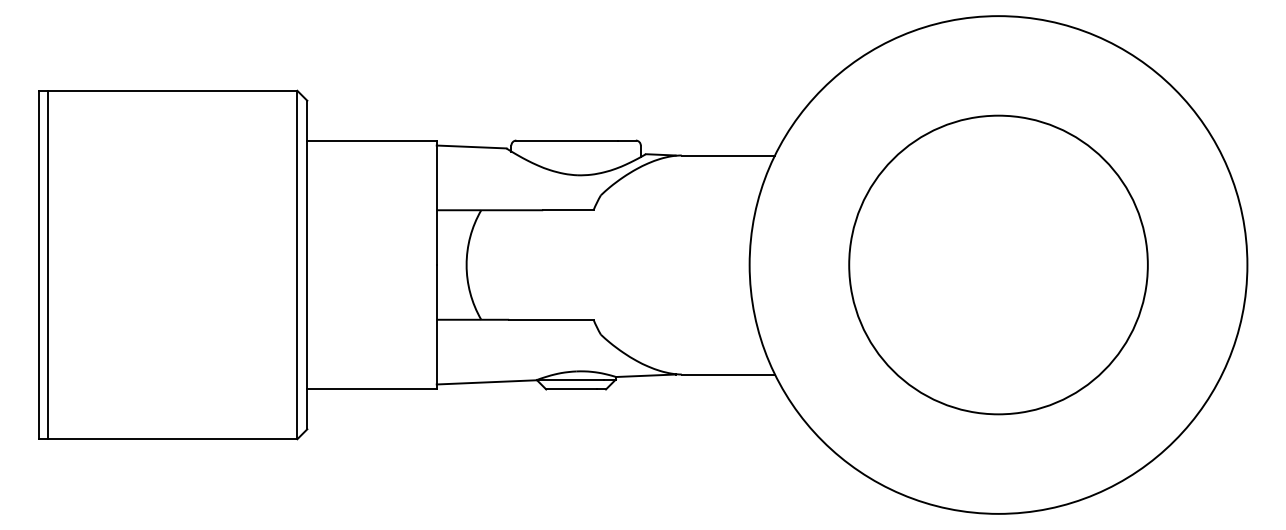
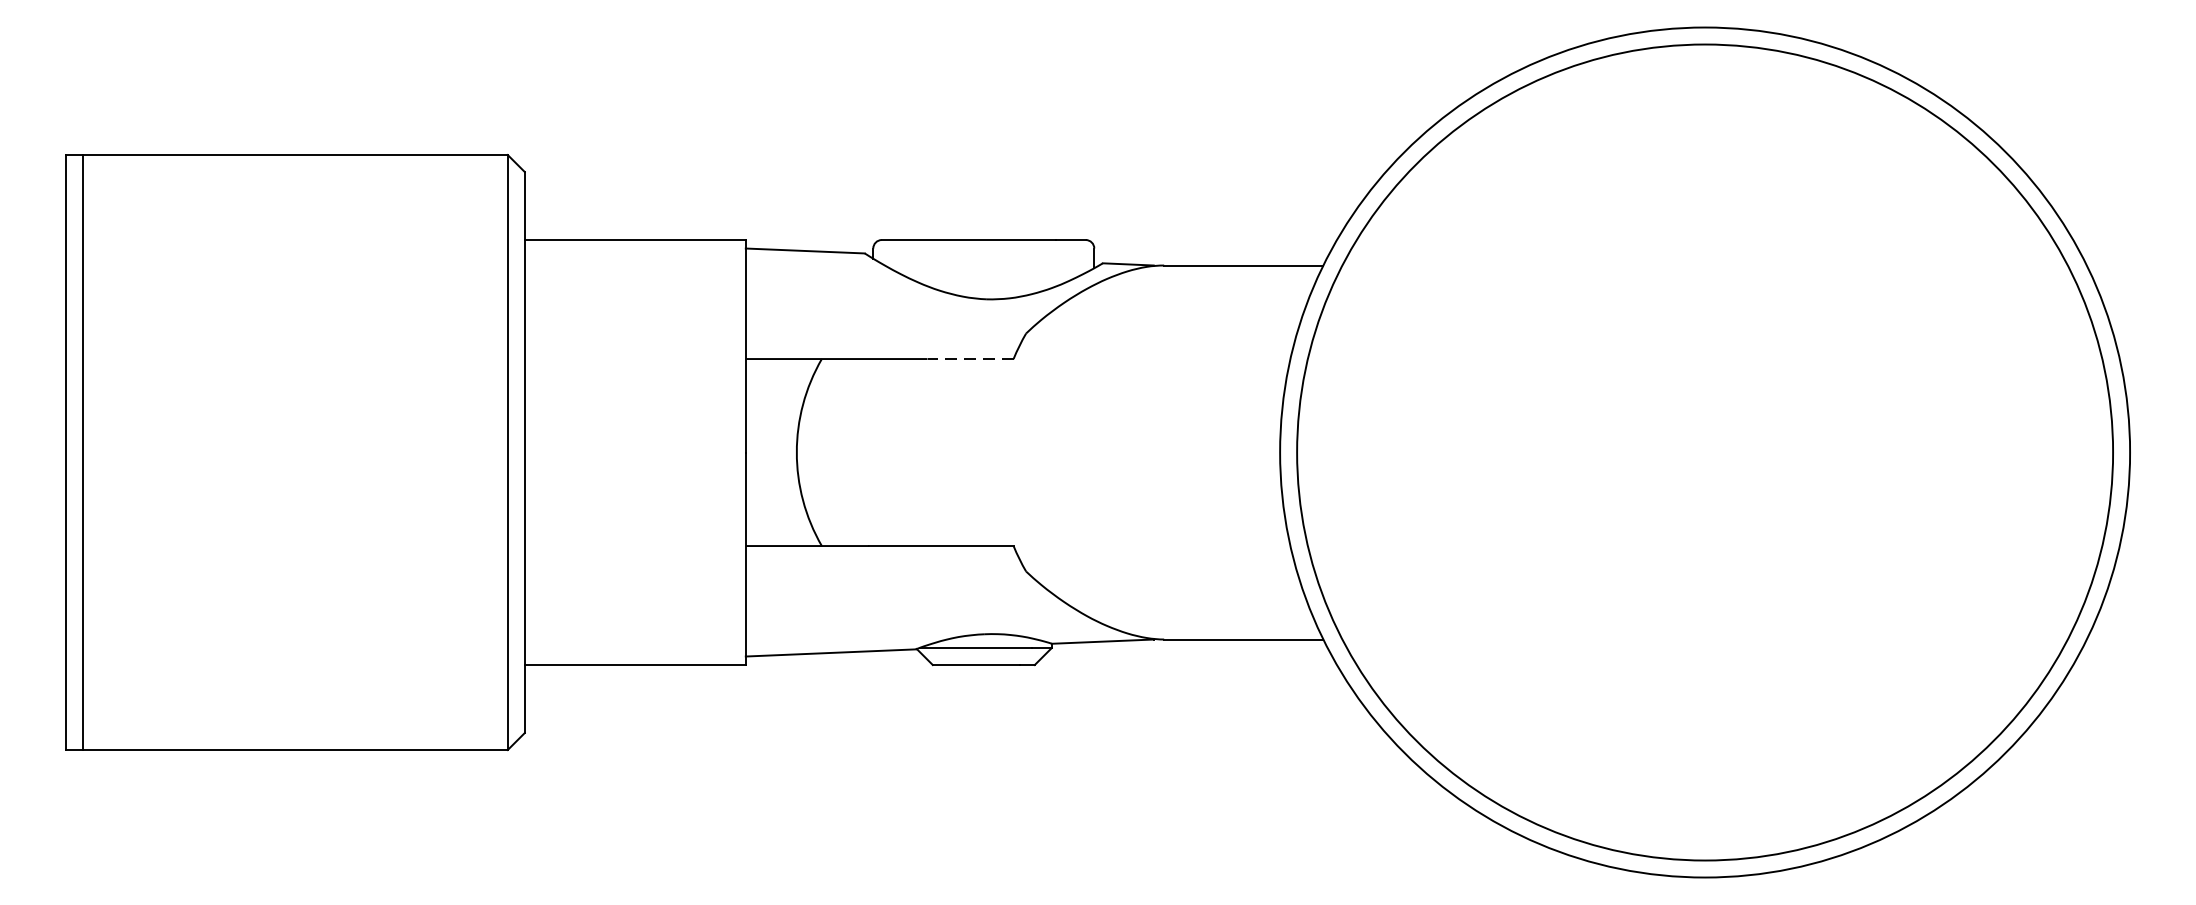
line: (567, 210) -> (969, 359), solid -> dashed
circle: (998, 264) -> (1705, 451), size x1.6

